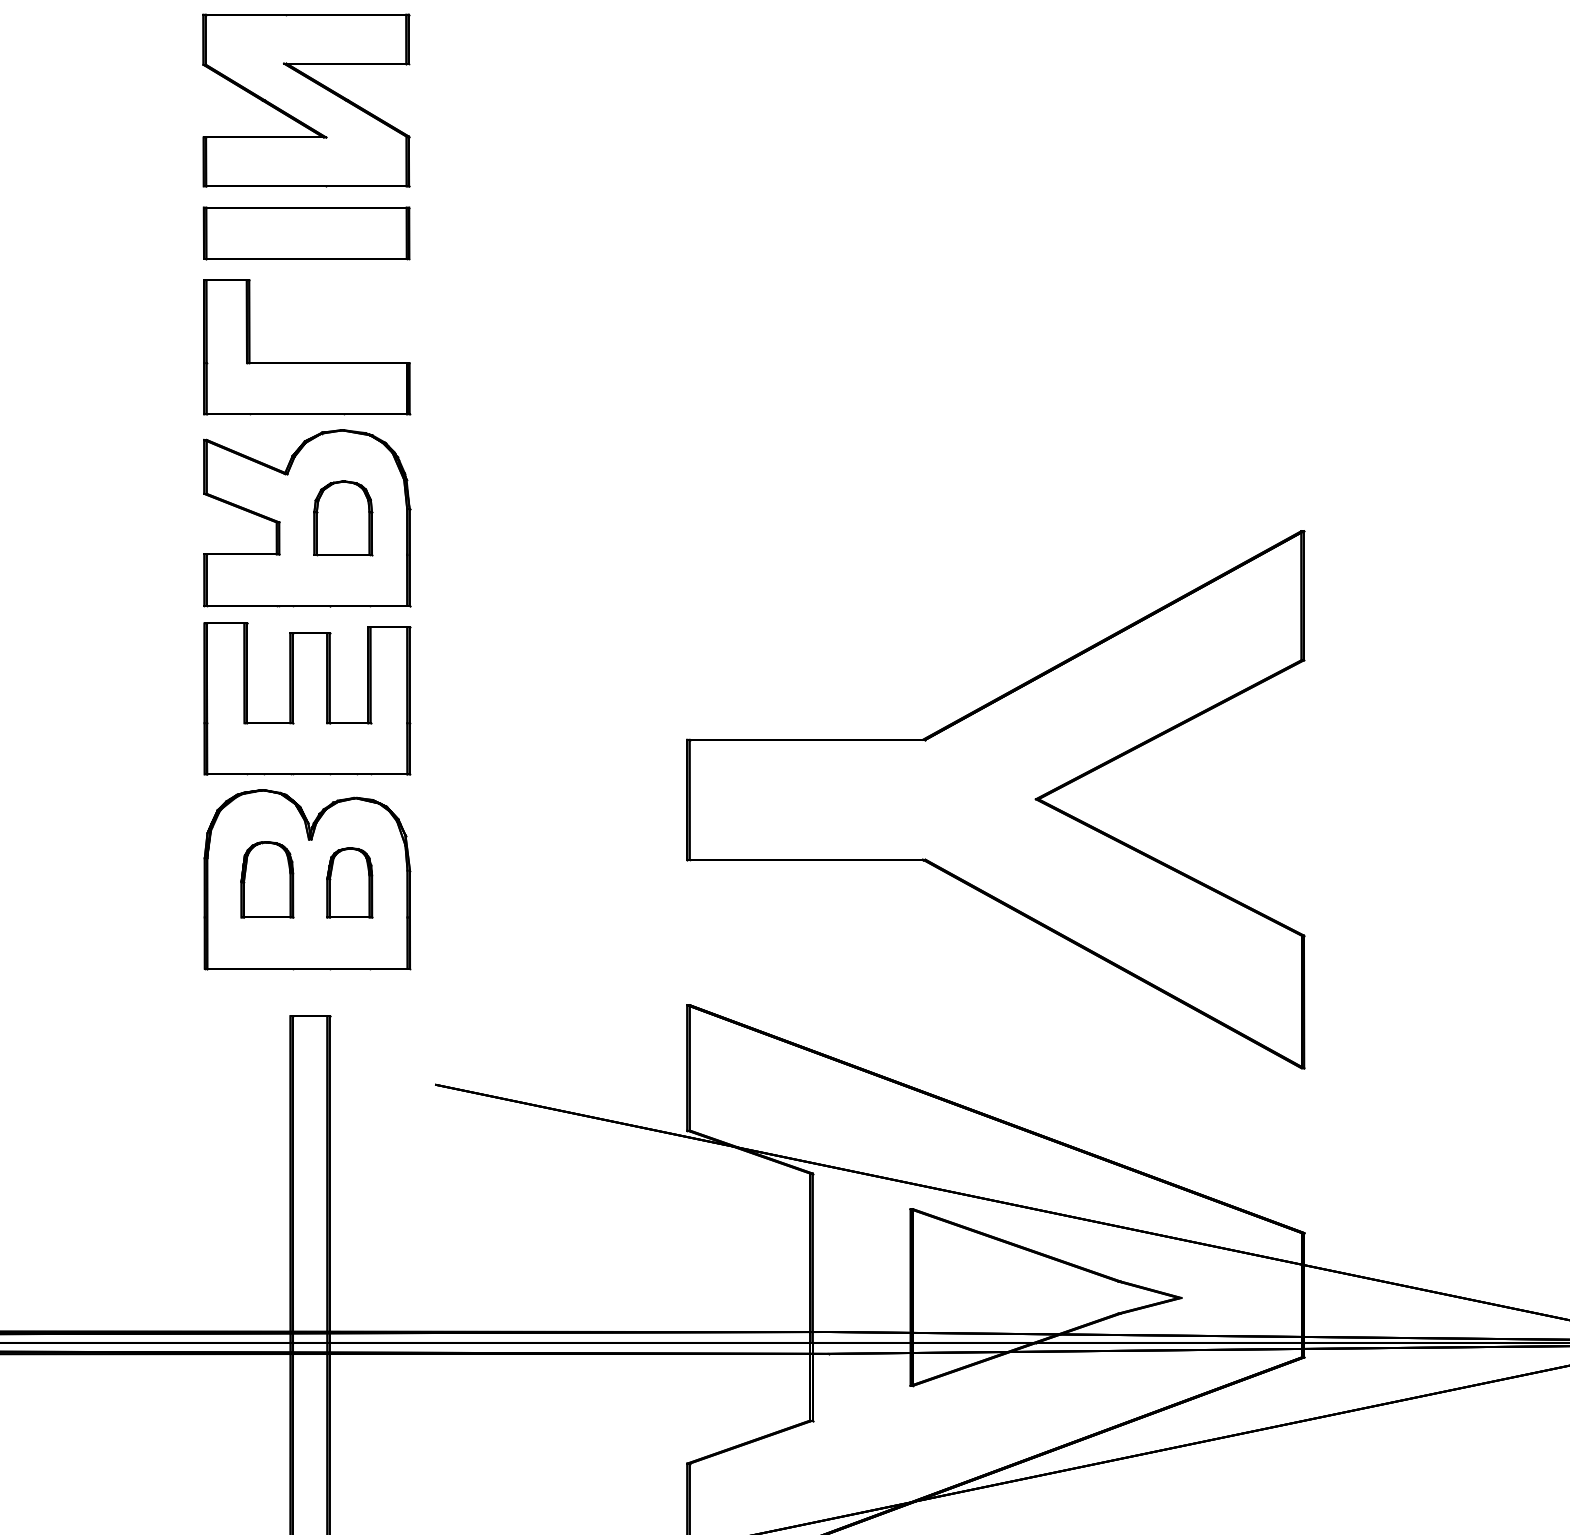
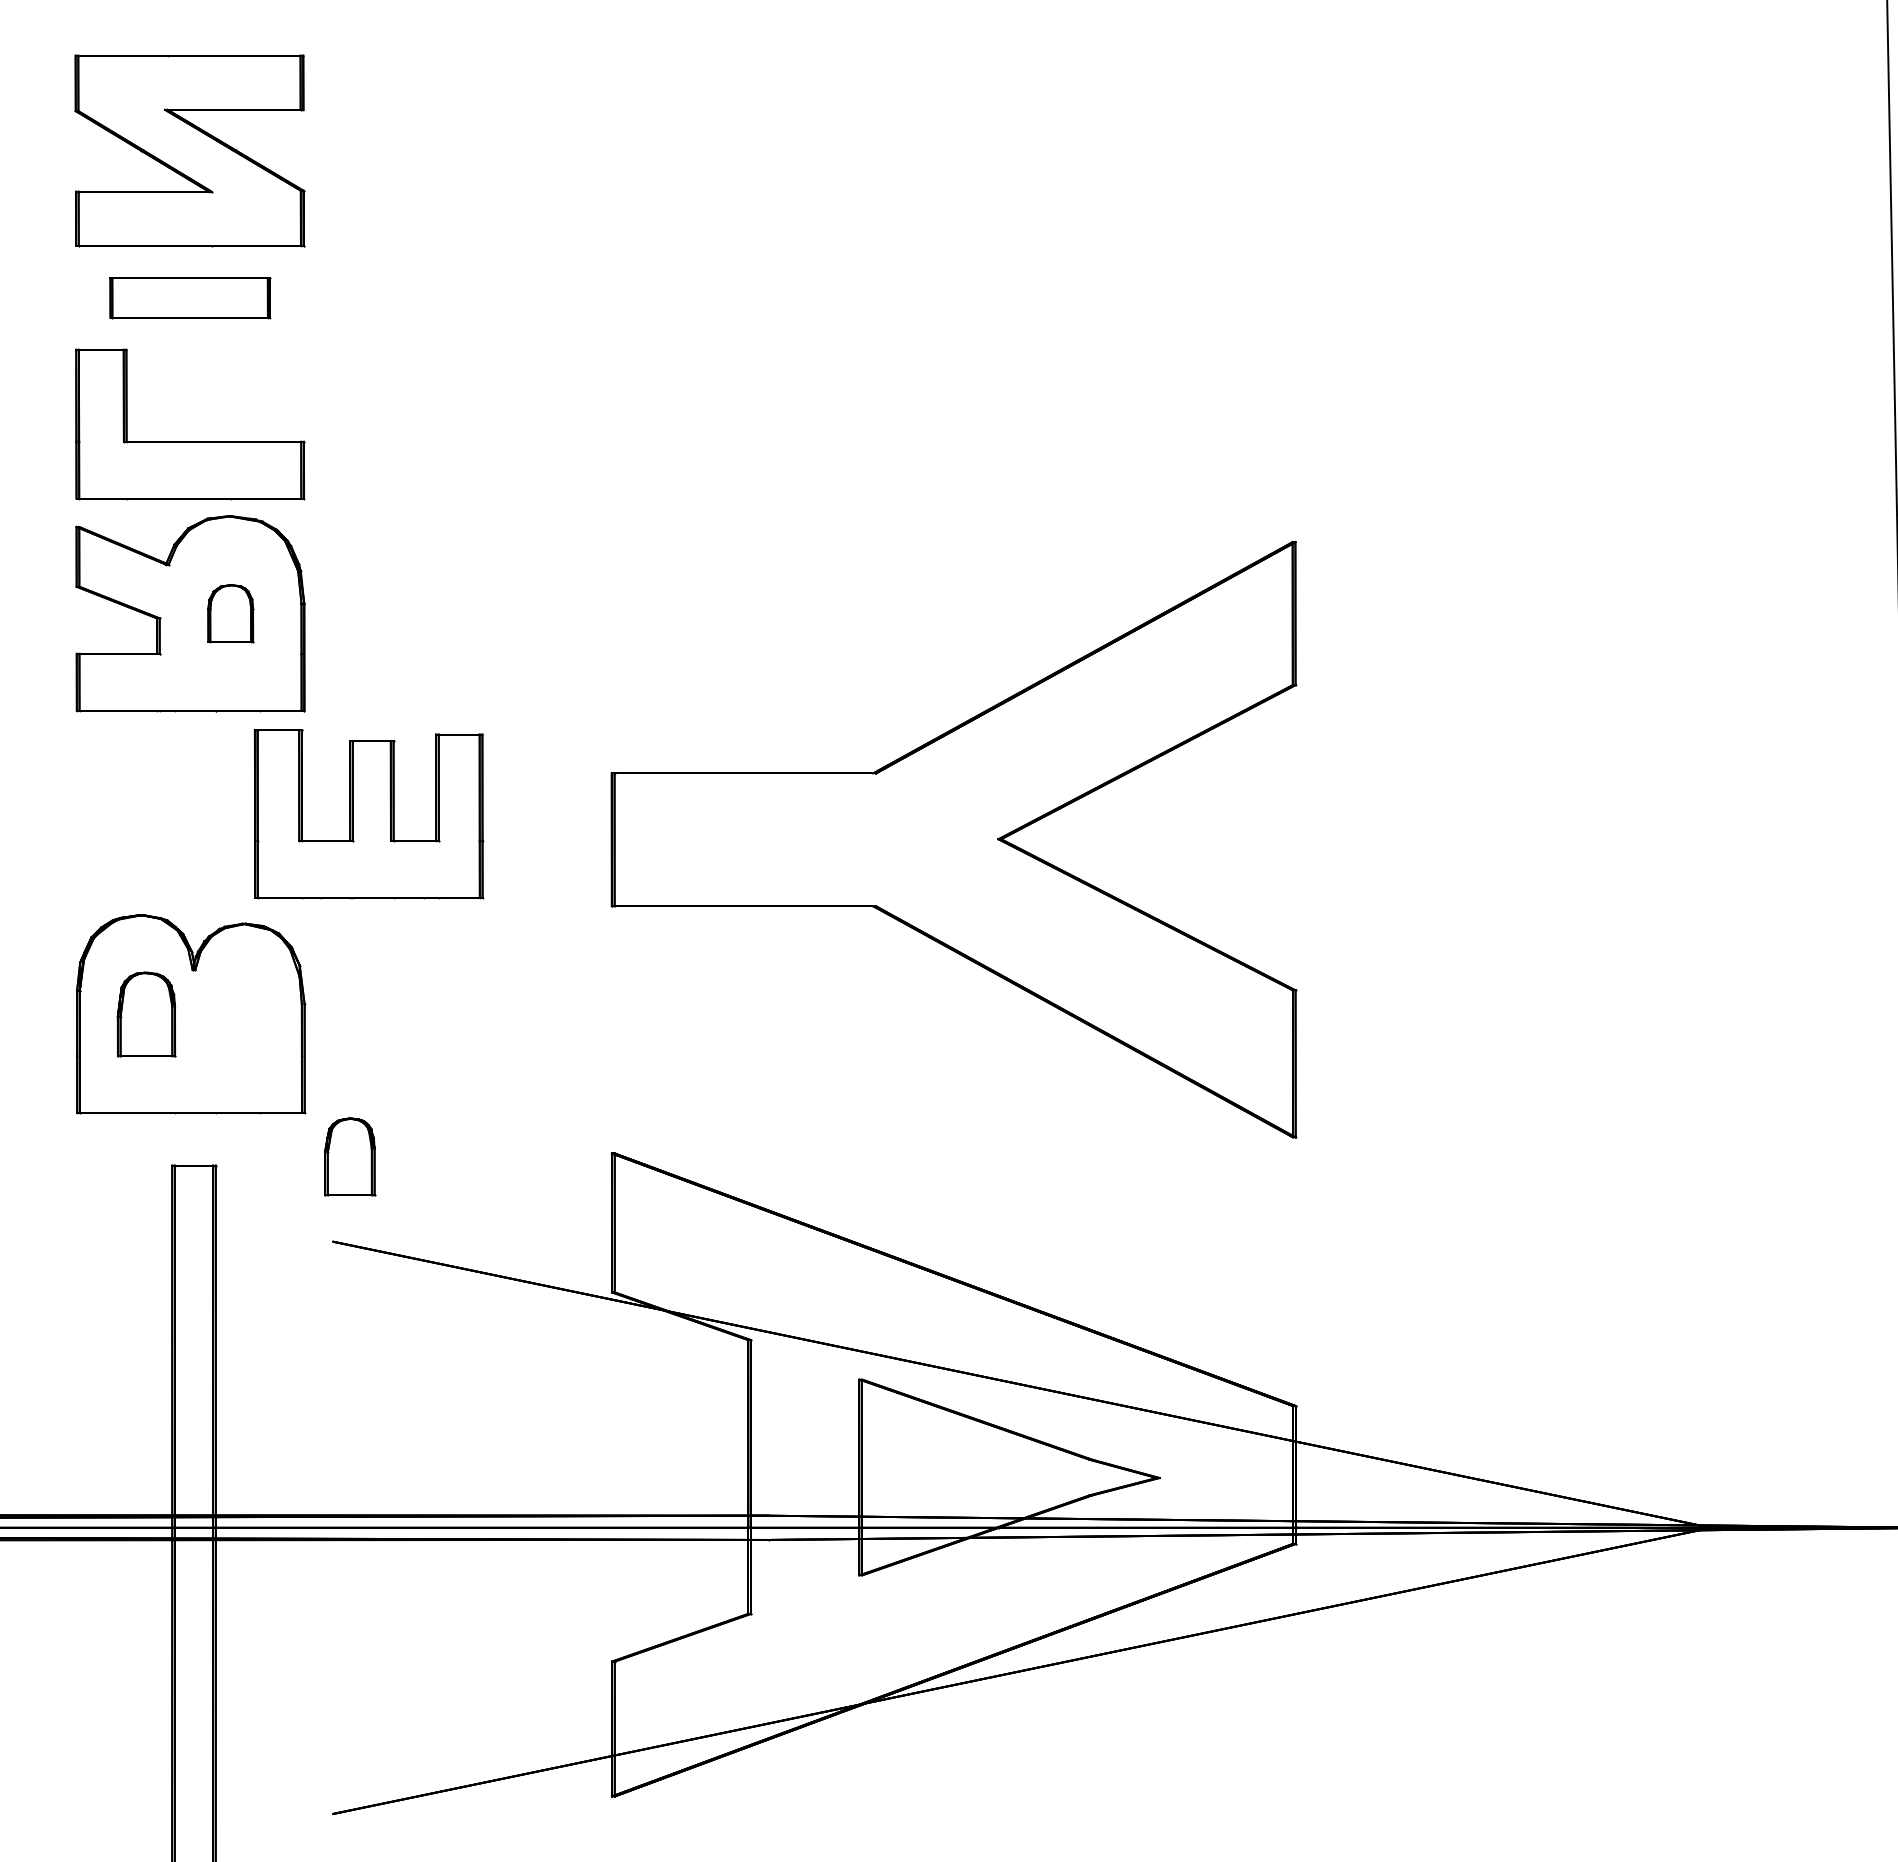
part: (307, 232) -> (190, 297), size x0.7
part: (343, 518) -> (230, 613), size x0.7
part: (307, 699) -> (369, 814), moved
part: (995, 799) -> (953, 839), moved
part: (350, 882) -> (350, 1156), moved

